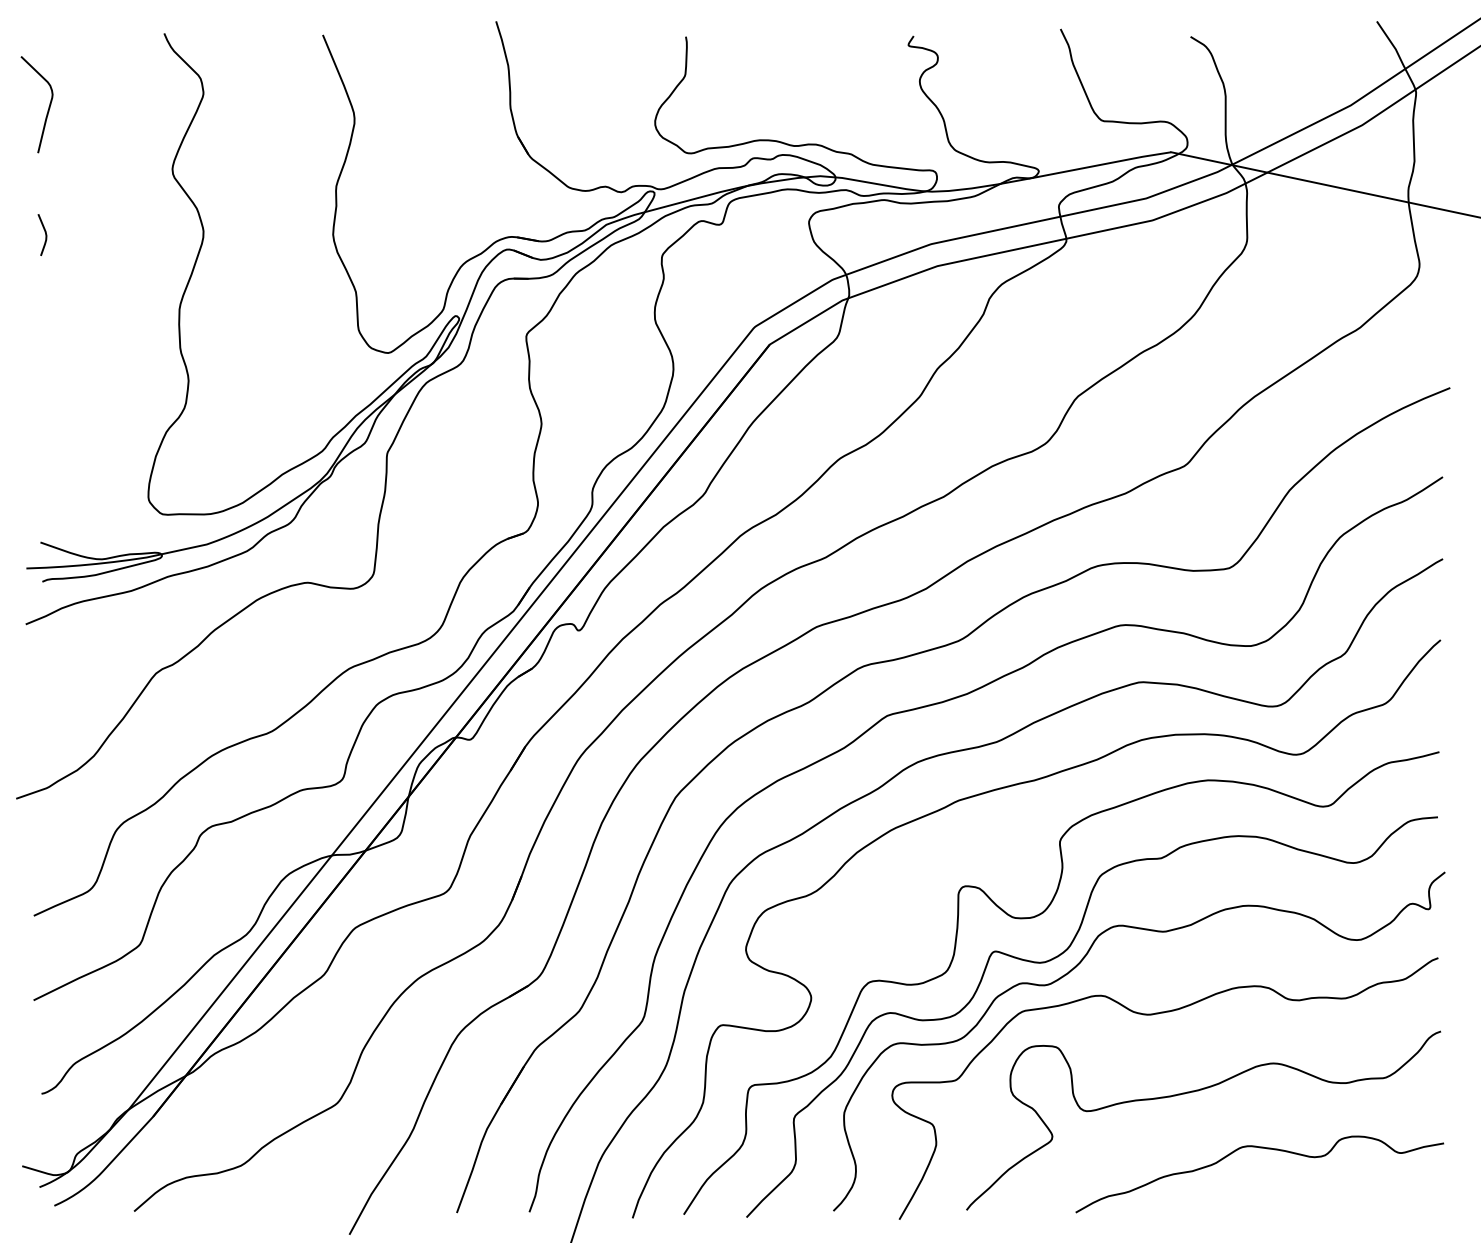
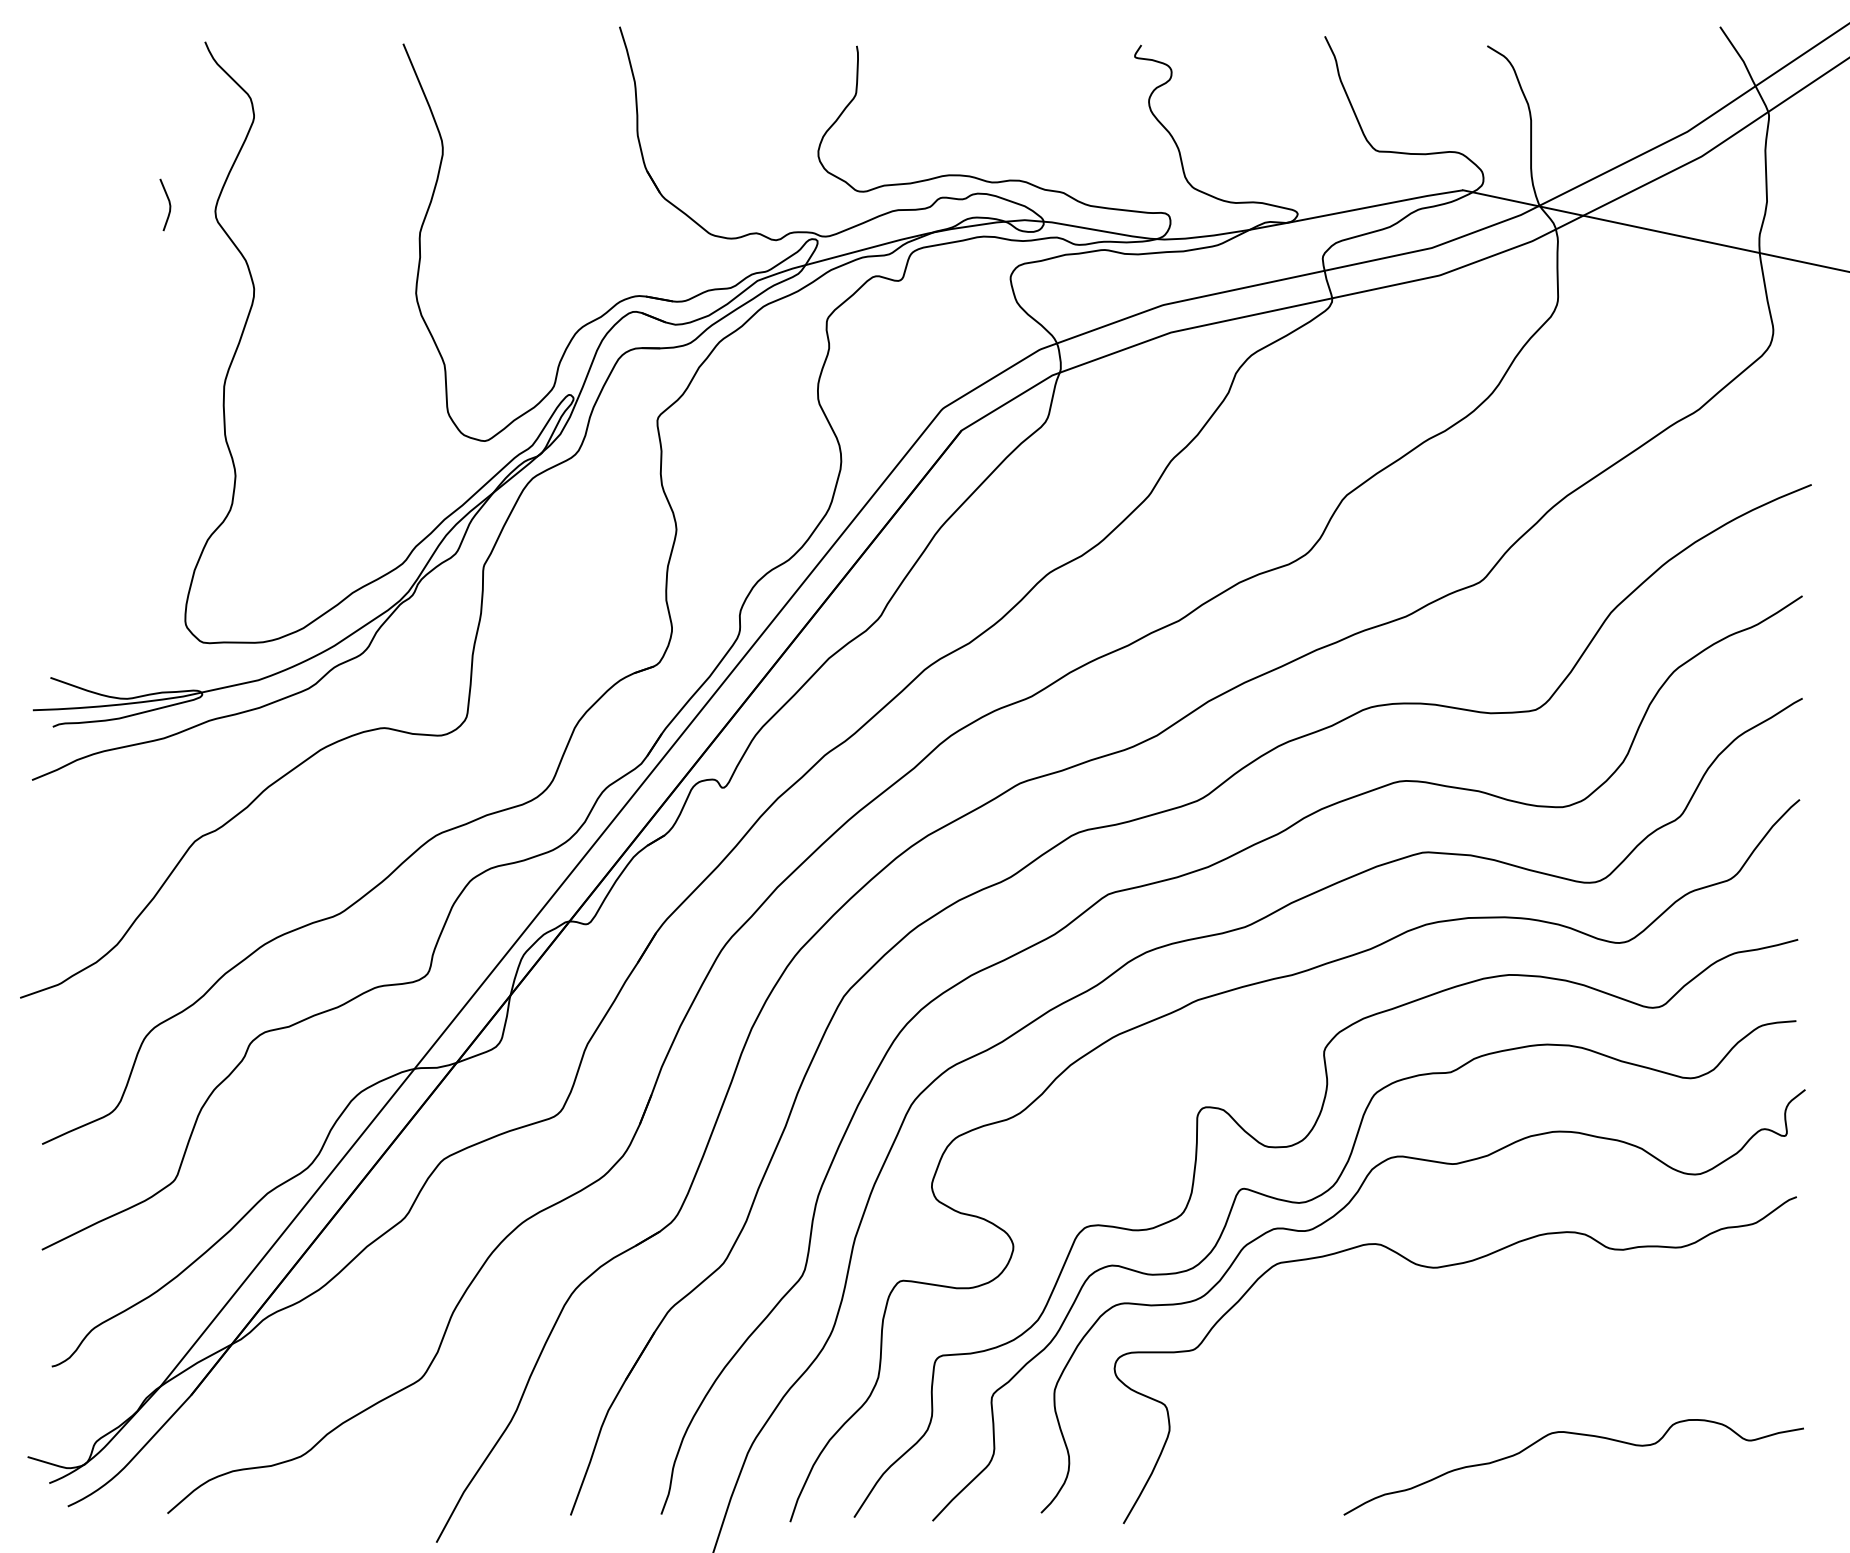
curve: (48, 106) -> (60, 133), removed
curve: (44, 232) -> (167, 201), moved
curve: (1194, 1092) -> (1492, 1364), removed

